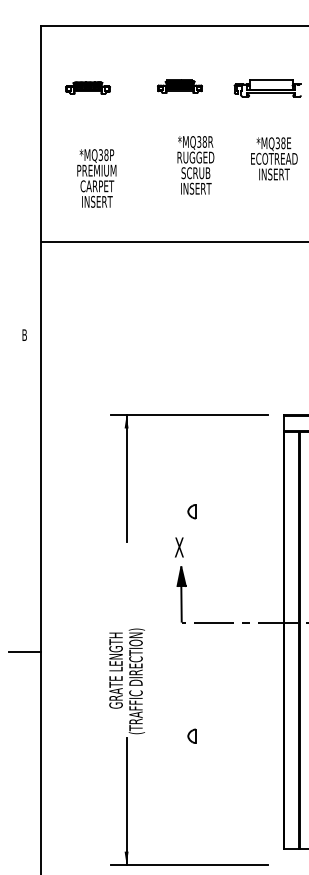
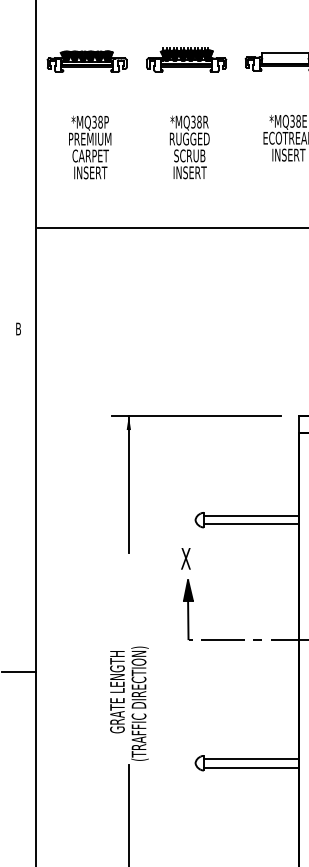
part: (179, 86) -> (186, 59), size x1.67
part: (87, 87) -> (86, 60), size x1.67
text: (195, 165) -> (189, 147), moved
text: (96, 178) -> (89, 147), moved
line: (239, 507) -> (251, 515), added
line: (239, 515) -> (251, 524), added
line: (239, 732) -> (251, 759), added
line: (239, 740) -> (251, 767), added

